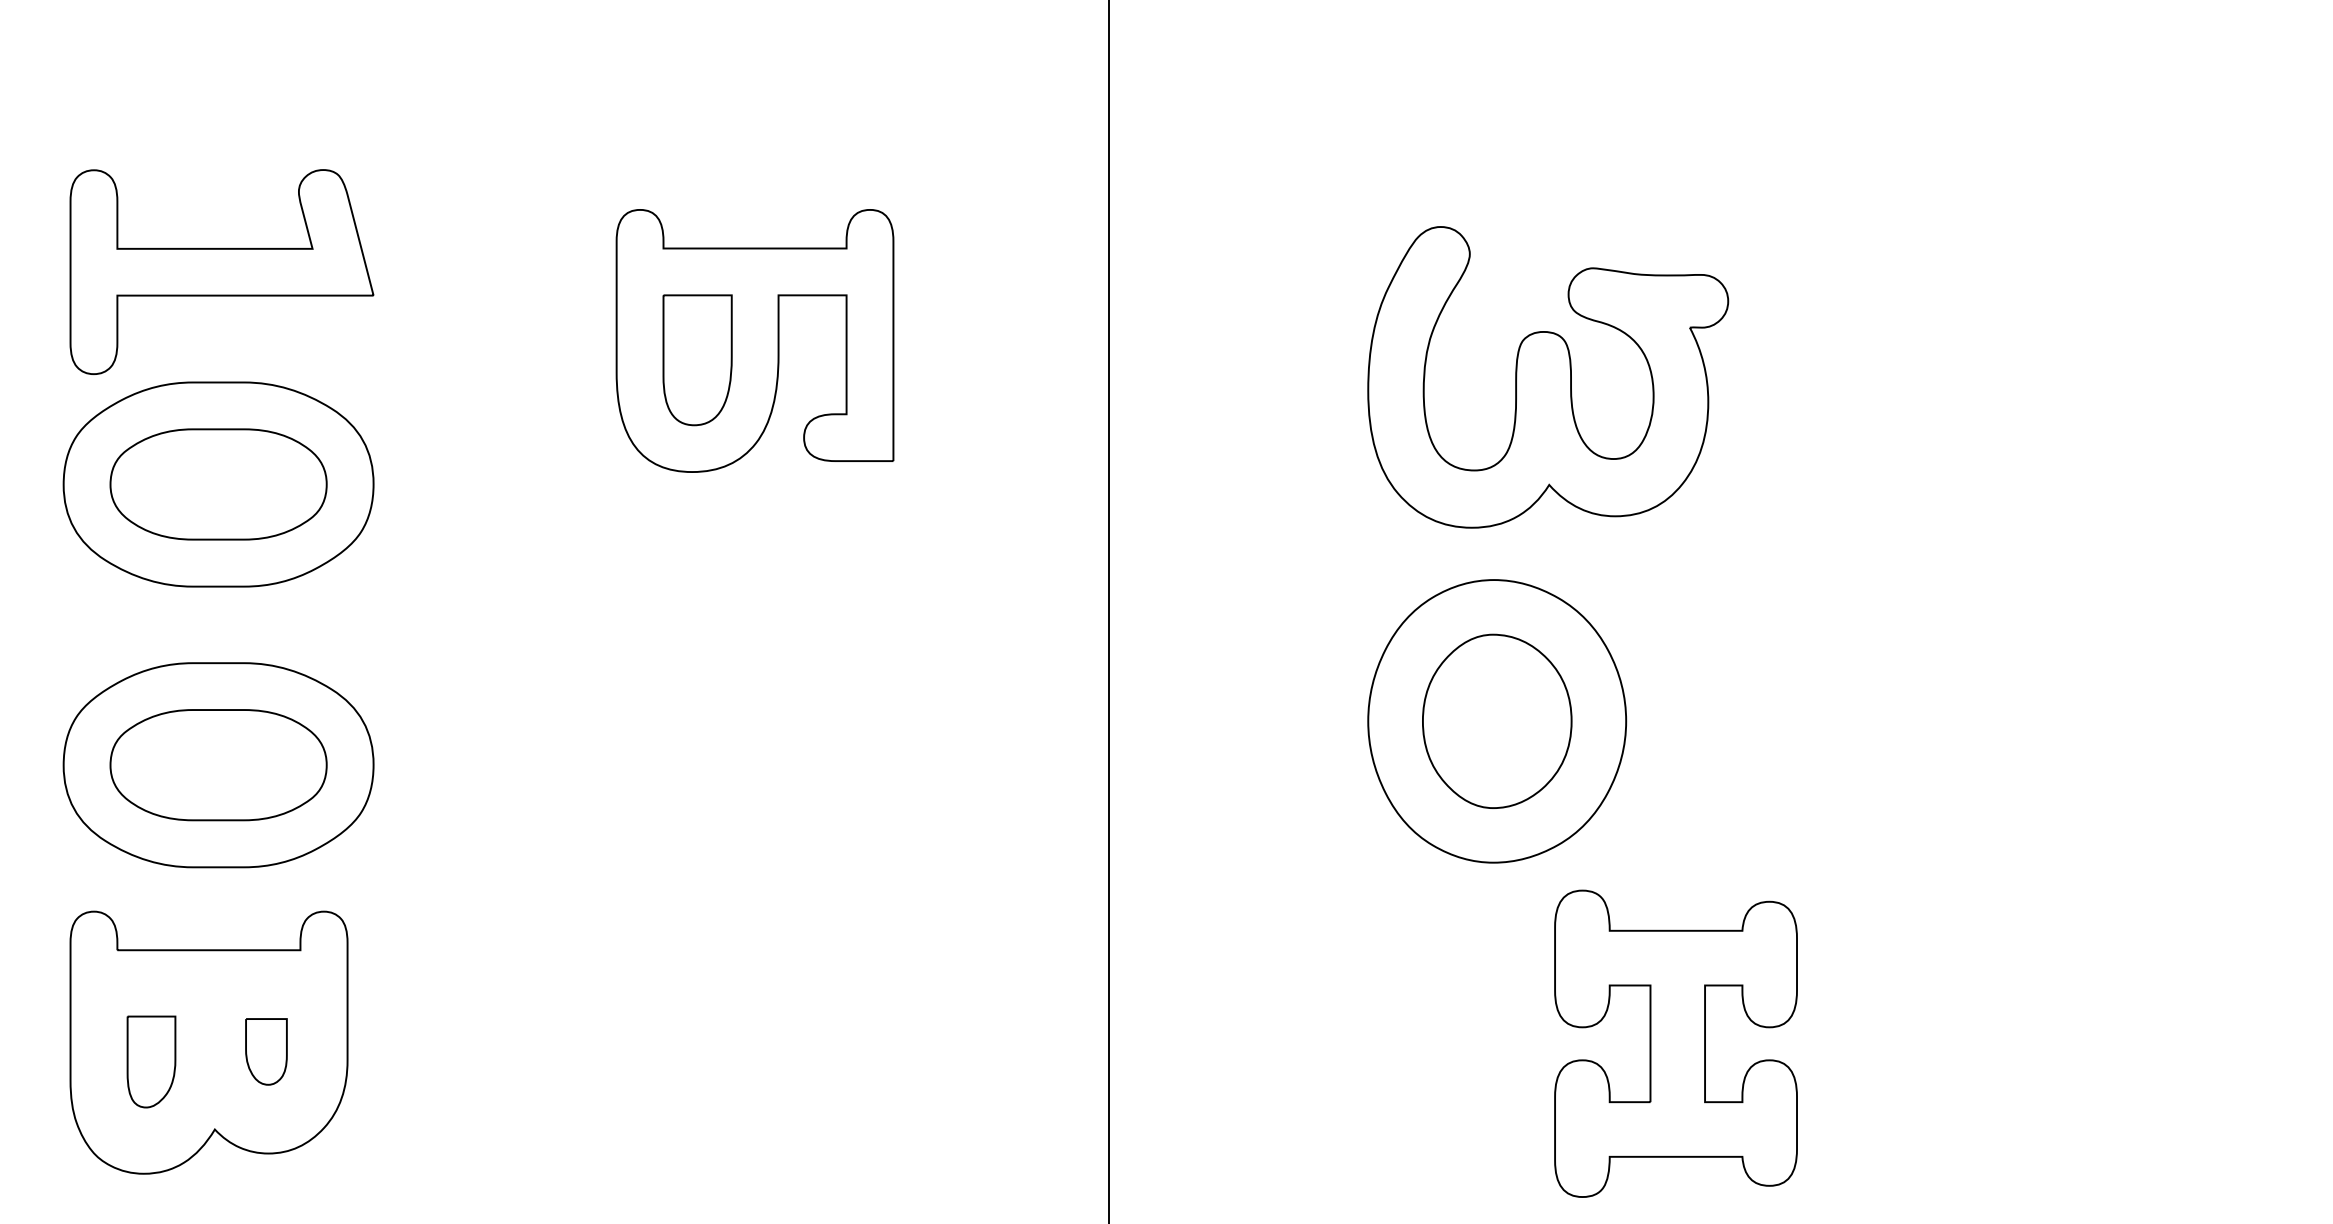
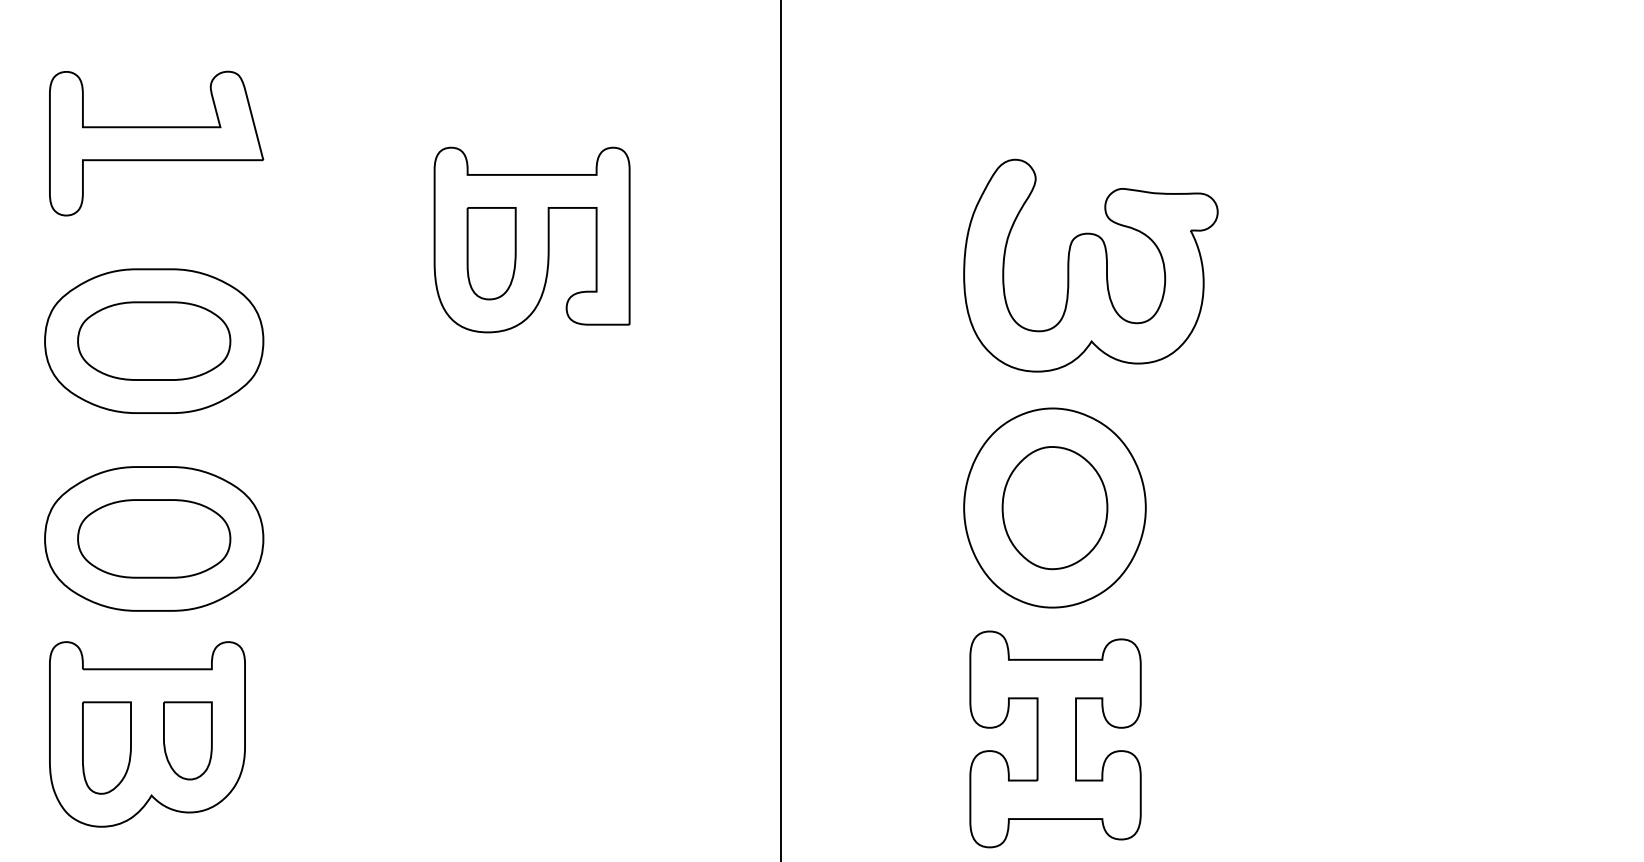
part: (221, 271) -> (156, 143), moved
part: (1675, 1043) -> (1055, 739), moved
part: (266, 1051) -> (187, 740), size x1.67
part: (151, 1061) -> (106, 747), size x1.43

